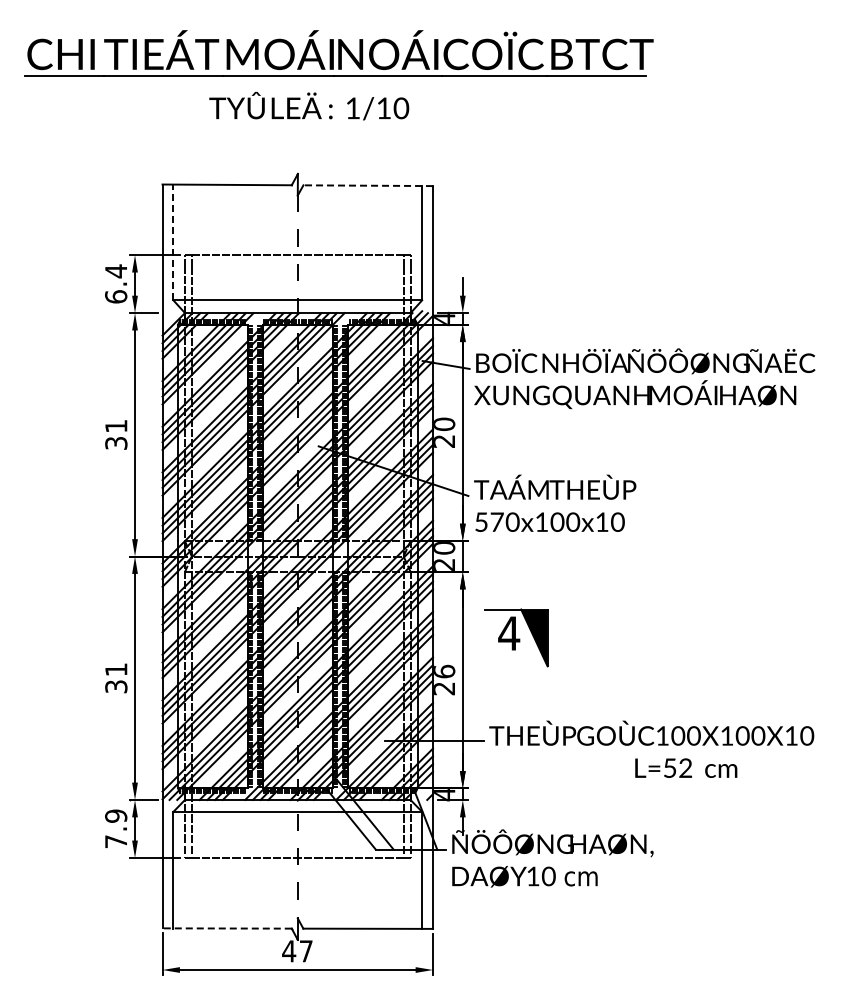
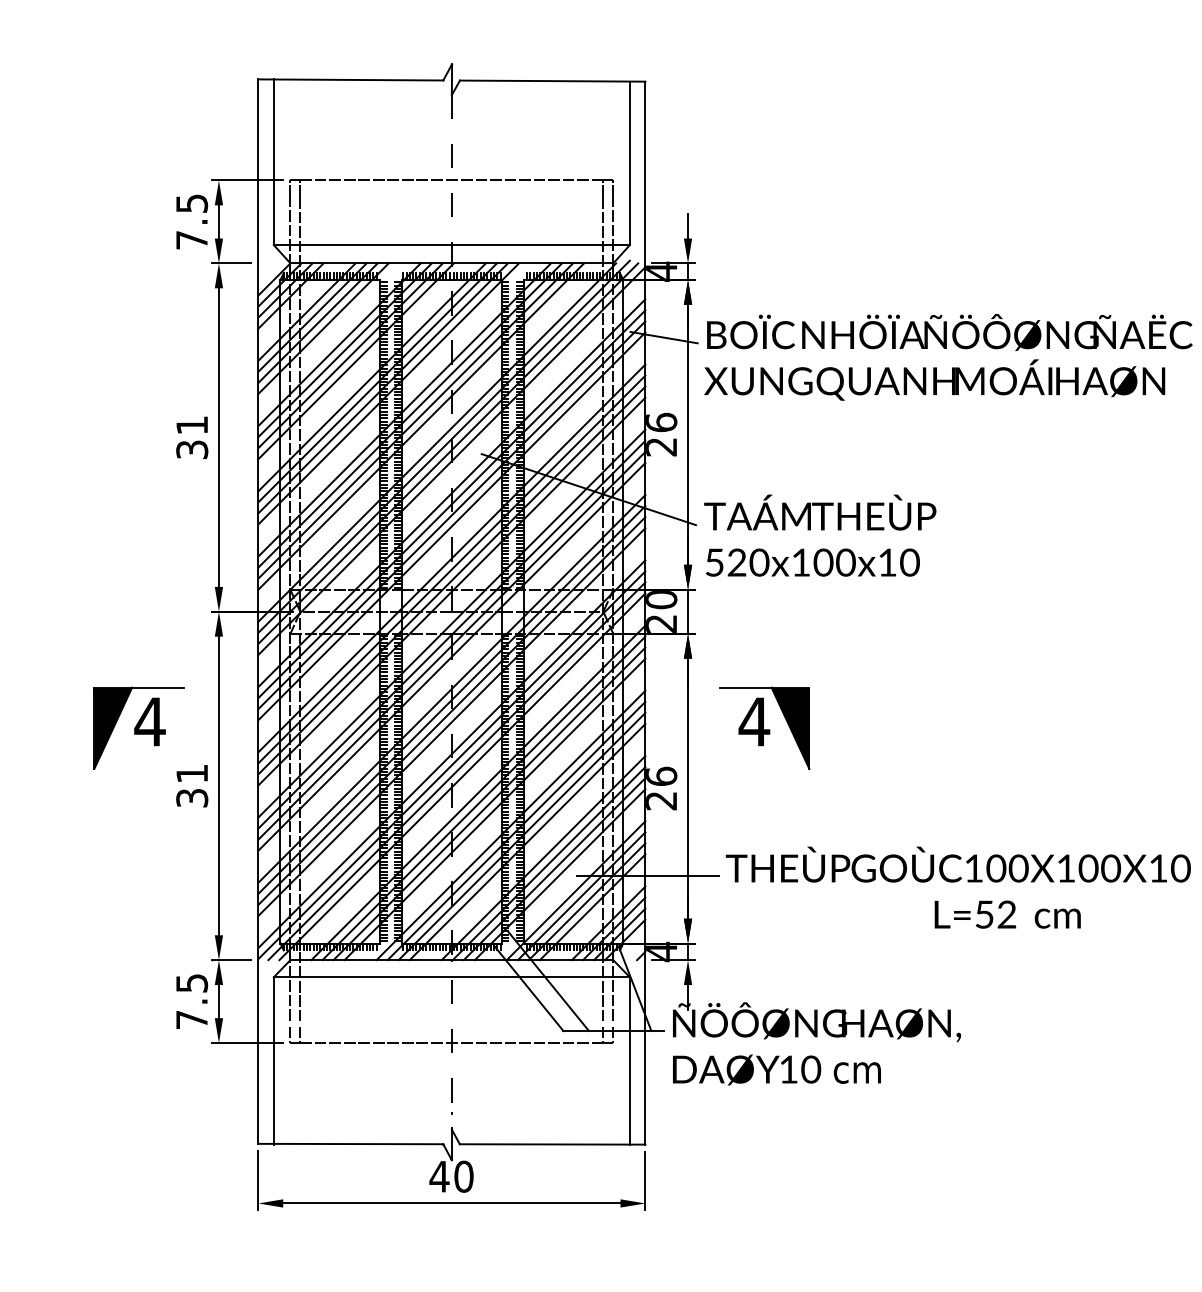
line: (368, 185) -> (553, 80), dashed -> solid
line: (173, 242) -> (274, 162), dashed -> solid
text: (116, 283) -> (192, 221), 6.4 -> 7.5
text: (444, 424) -> (661, 422), 20 -> 26
text: (496, 521) -> (736, 561), 570x100x10 -> 520x100x10
part: (78, 637) -> (138, 727), added
text: (116, 815) -> (192, 982), 7.9 -> 7.5
line: (227, 928) -> (351, 1144), dashed -> solid
text: (305, 951) -> (462, 1176), 47 -> 40

